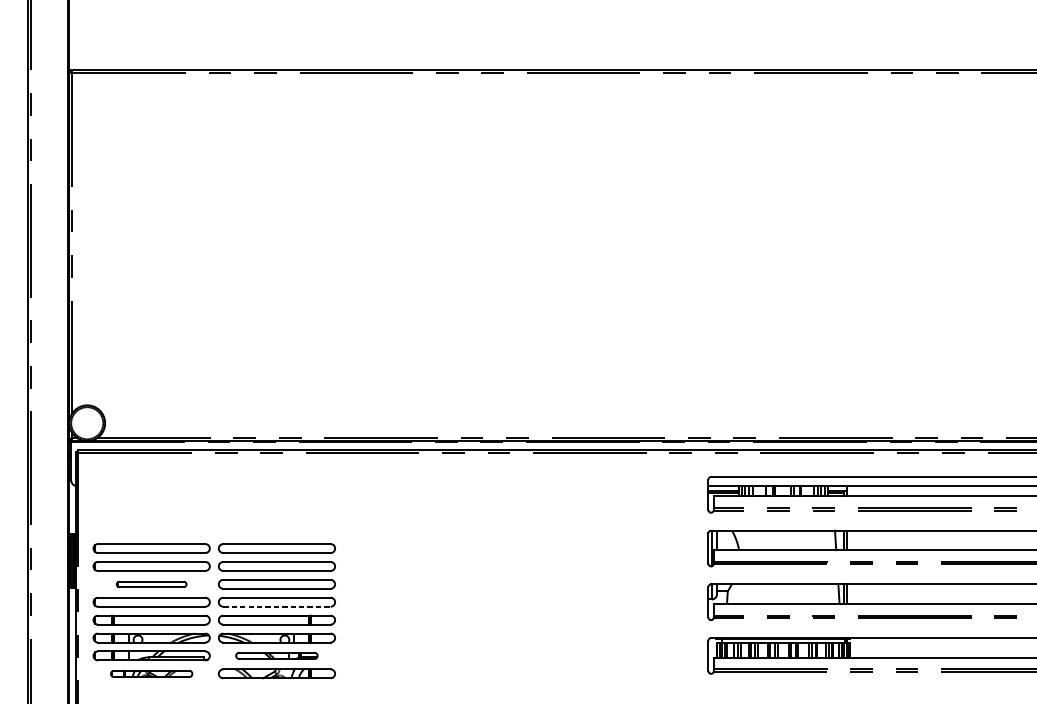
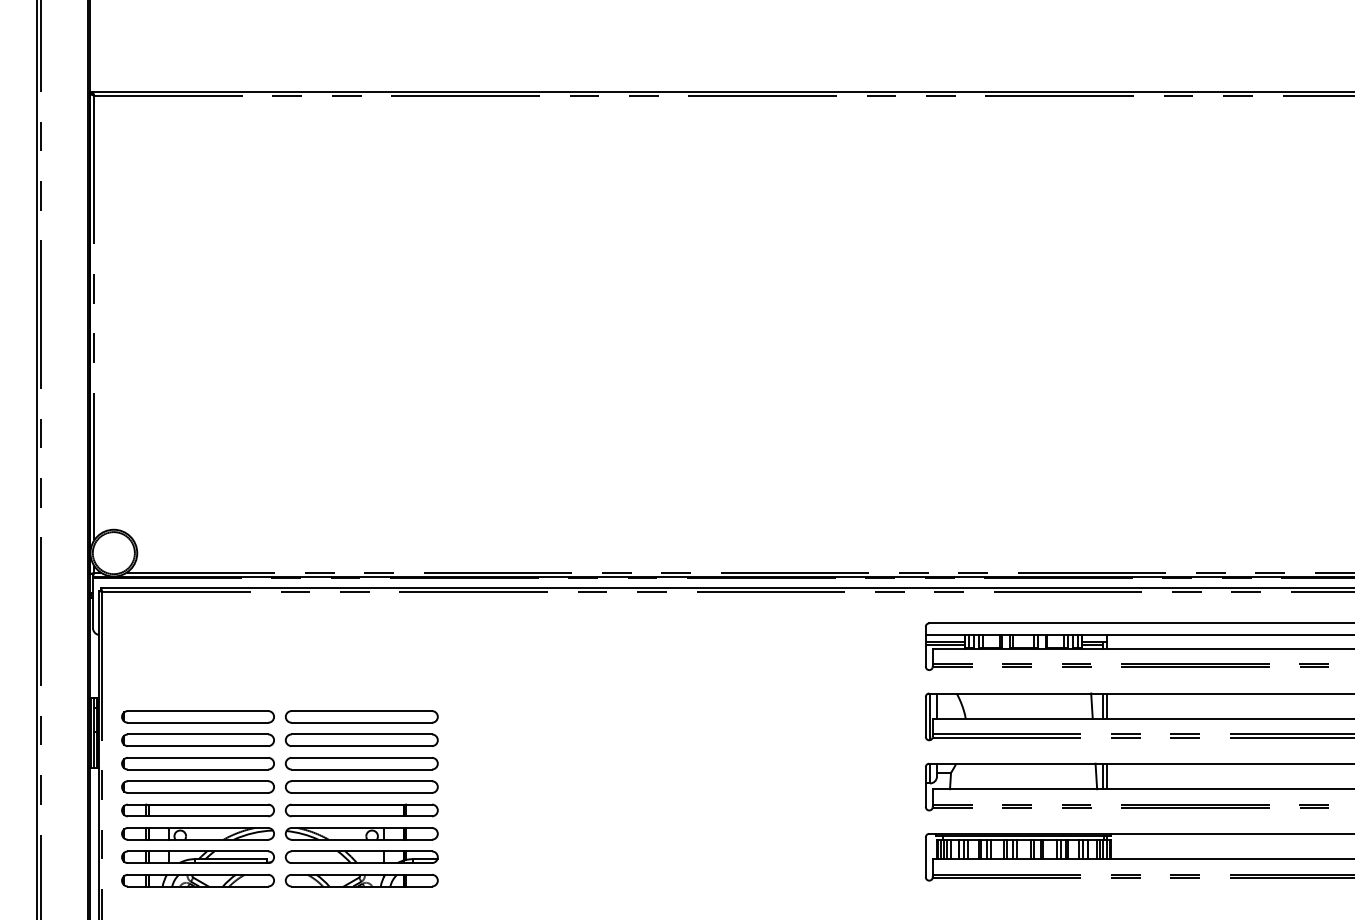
part: (151, 584) -> (197, 763), size x1.67
line: (277, 606) -> (362, 792), dashed -> solid
part: (276, 655) -> (361, 856), size x1.43
part: (151, 673) -> (197, 880), size x1.43

